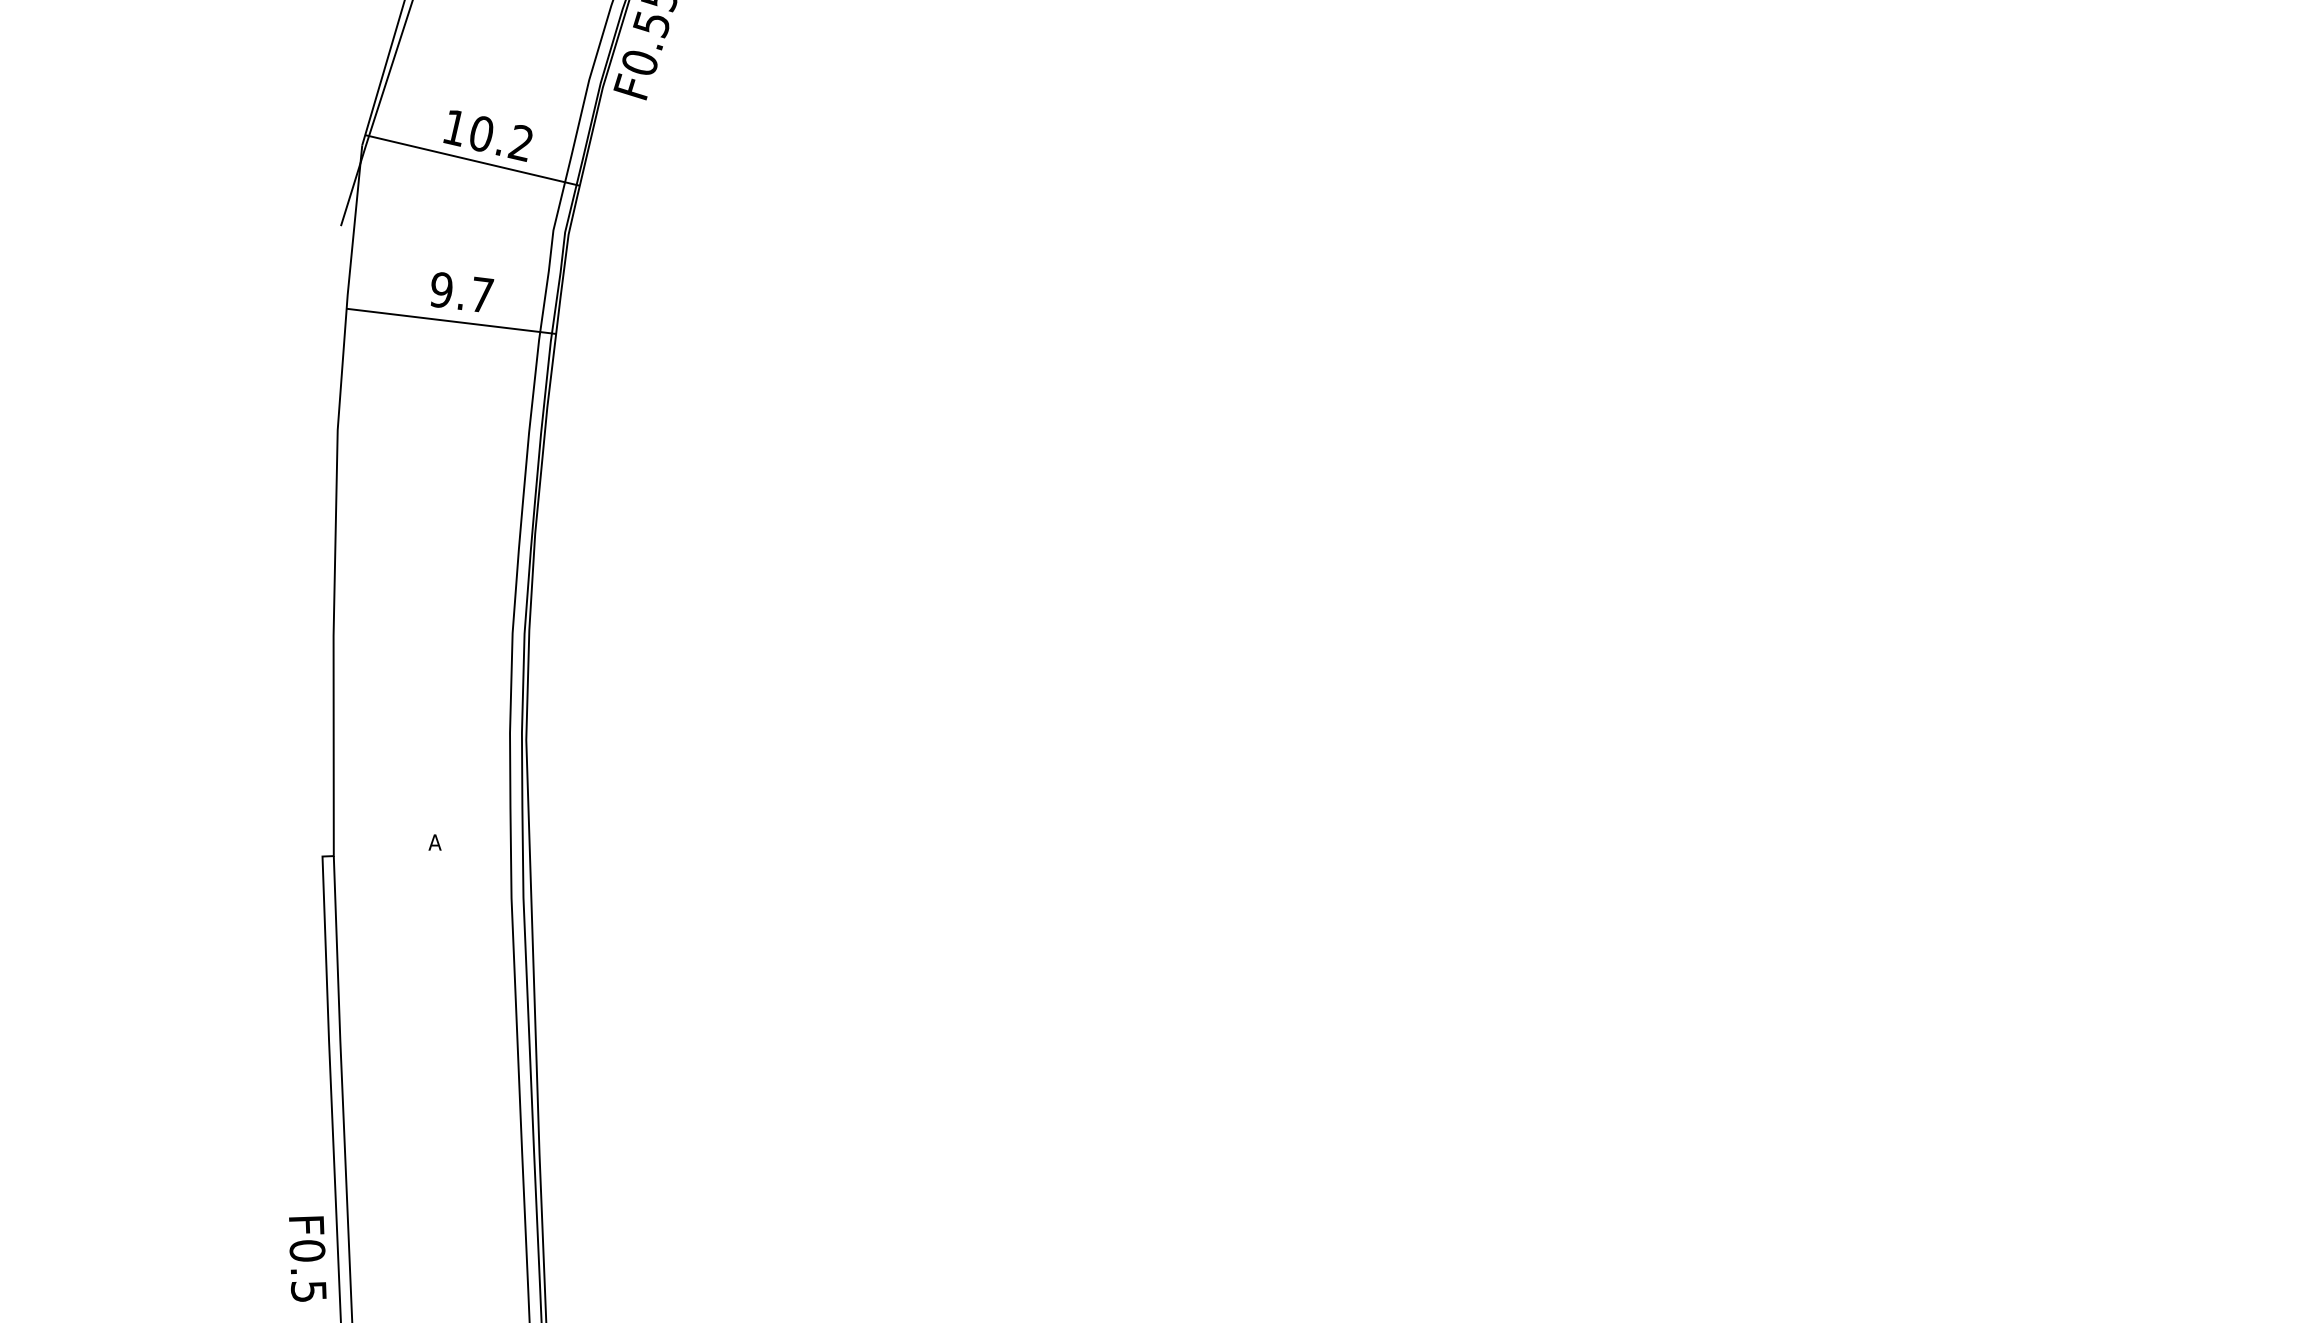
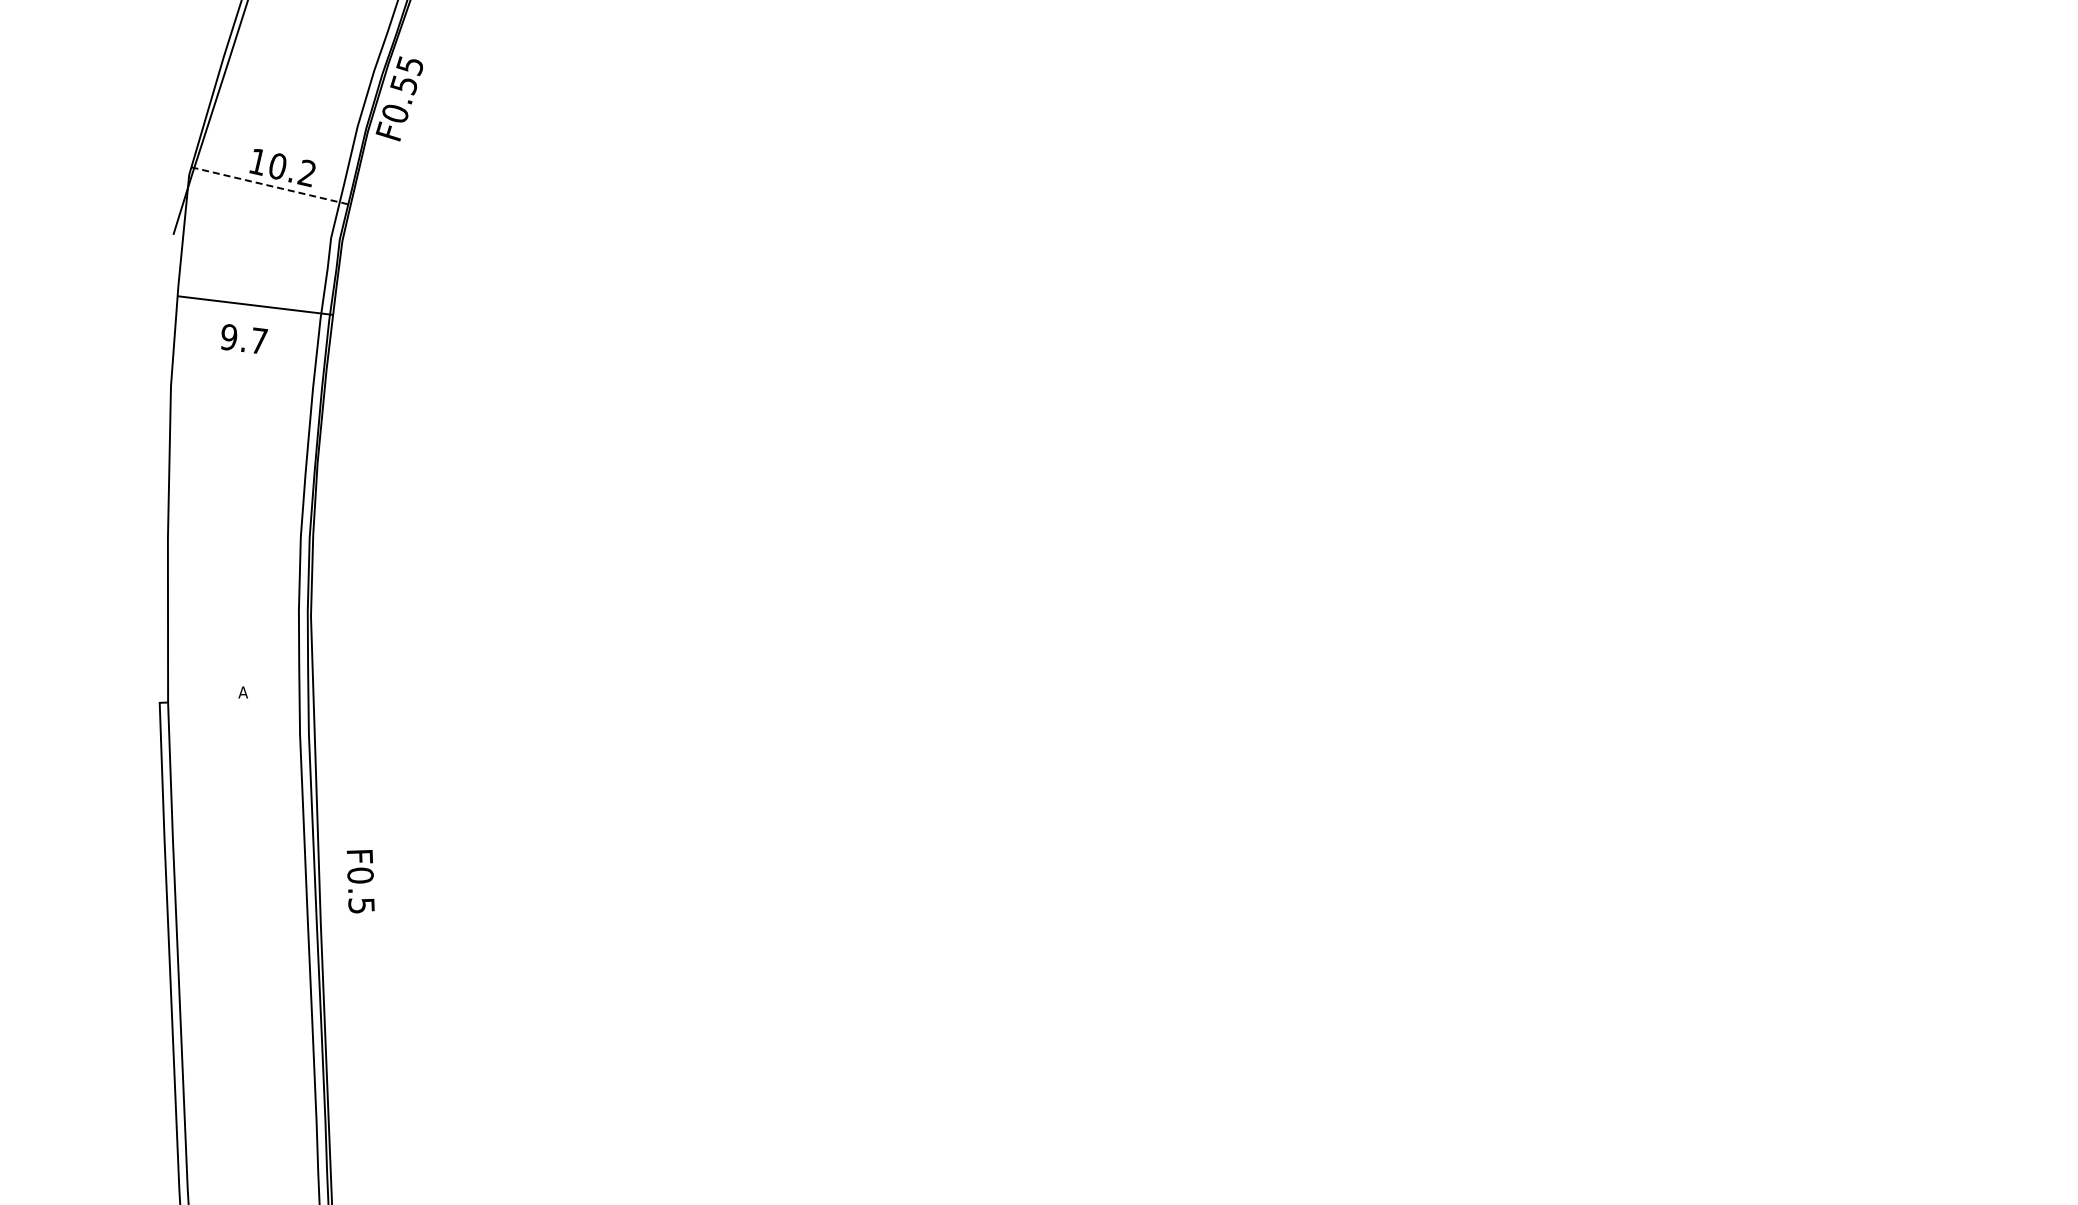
line: (473, 160) -> (271, 186), solid -> dashed
text: (462, 291) -> (244, 338), moved
text: (307, 1258) -> (360, 881), moved

